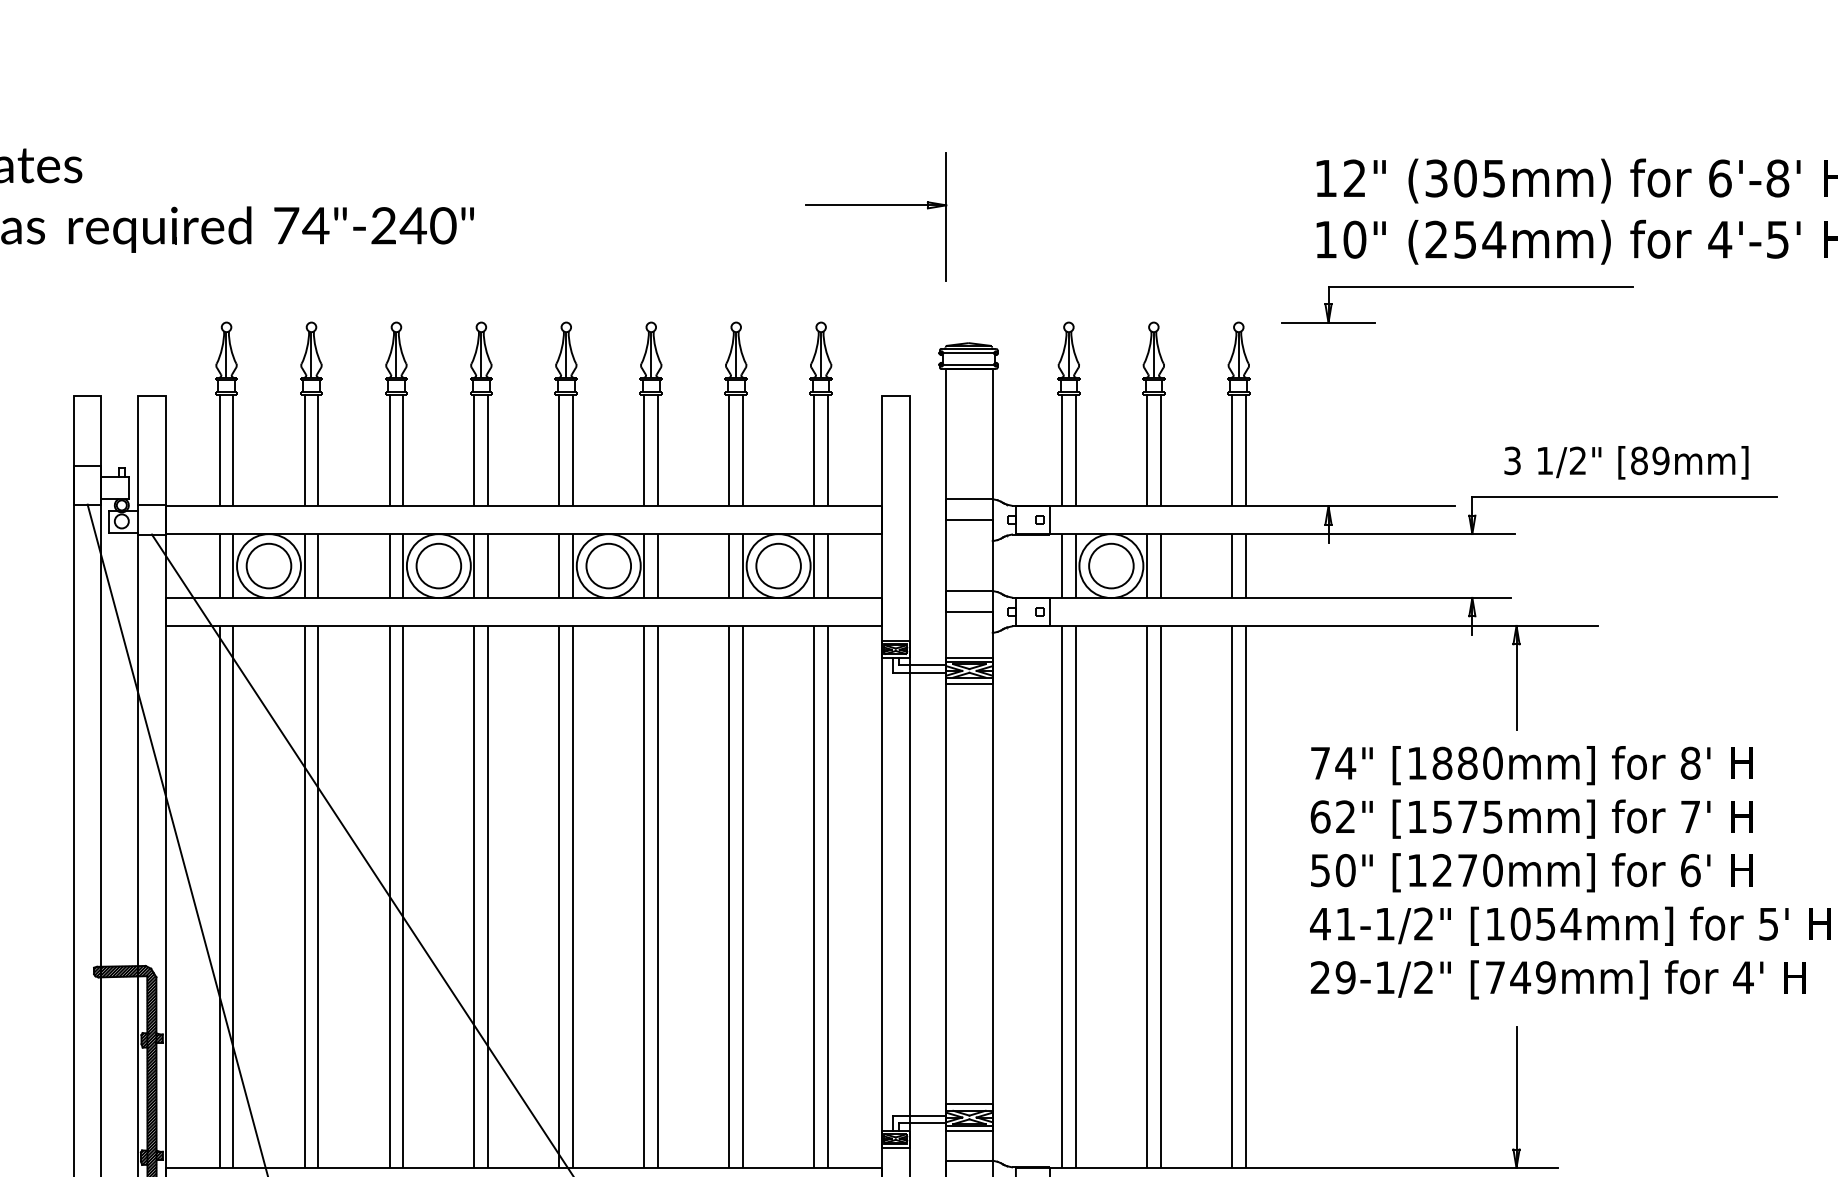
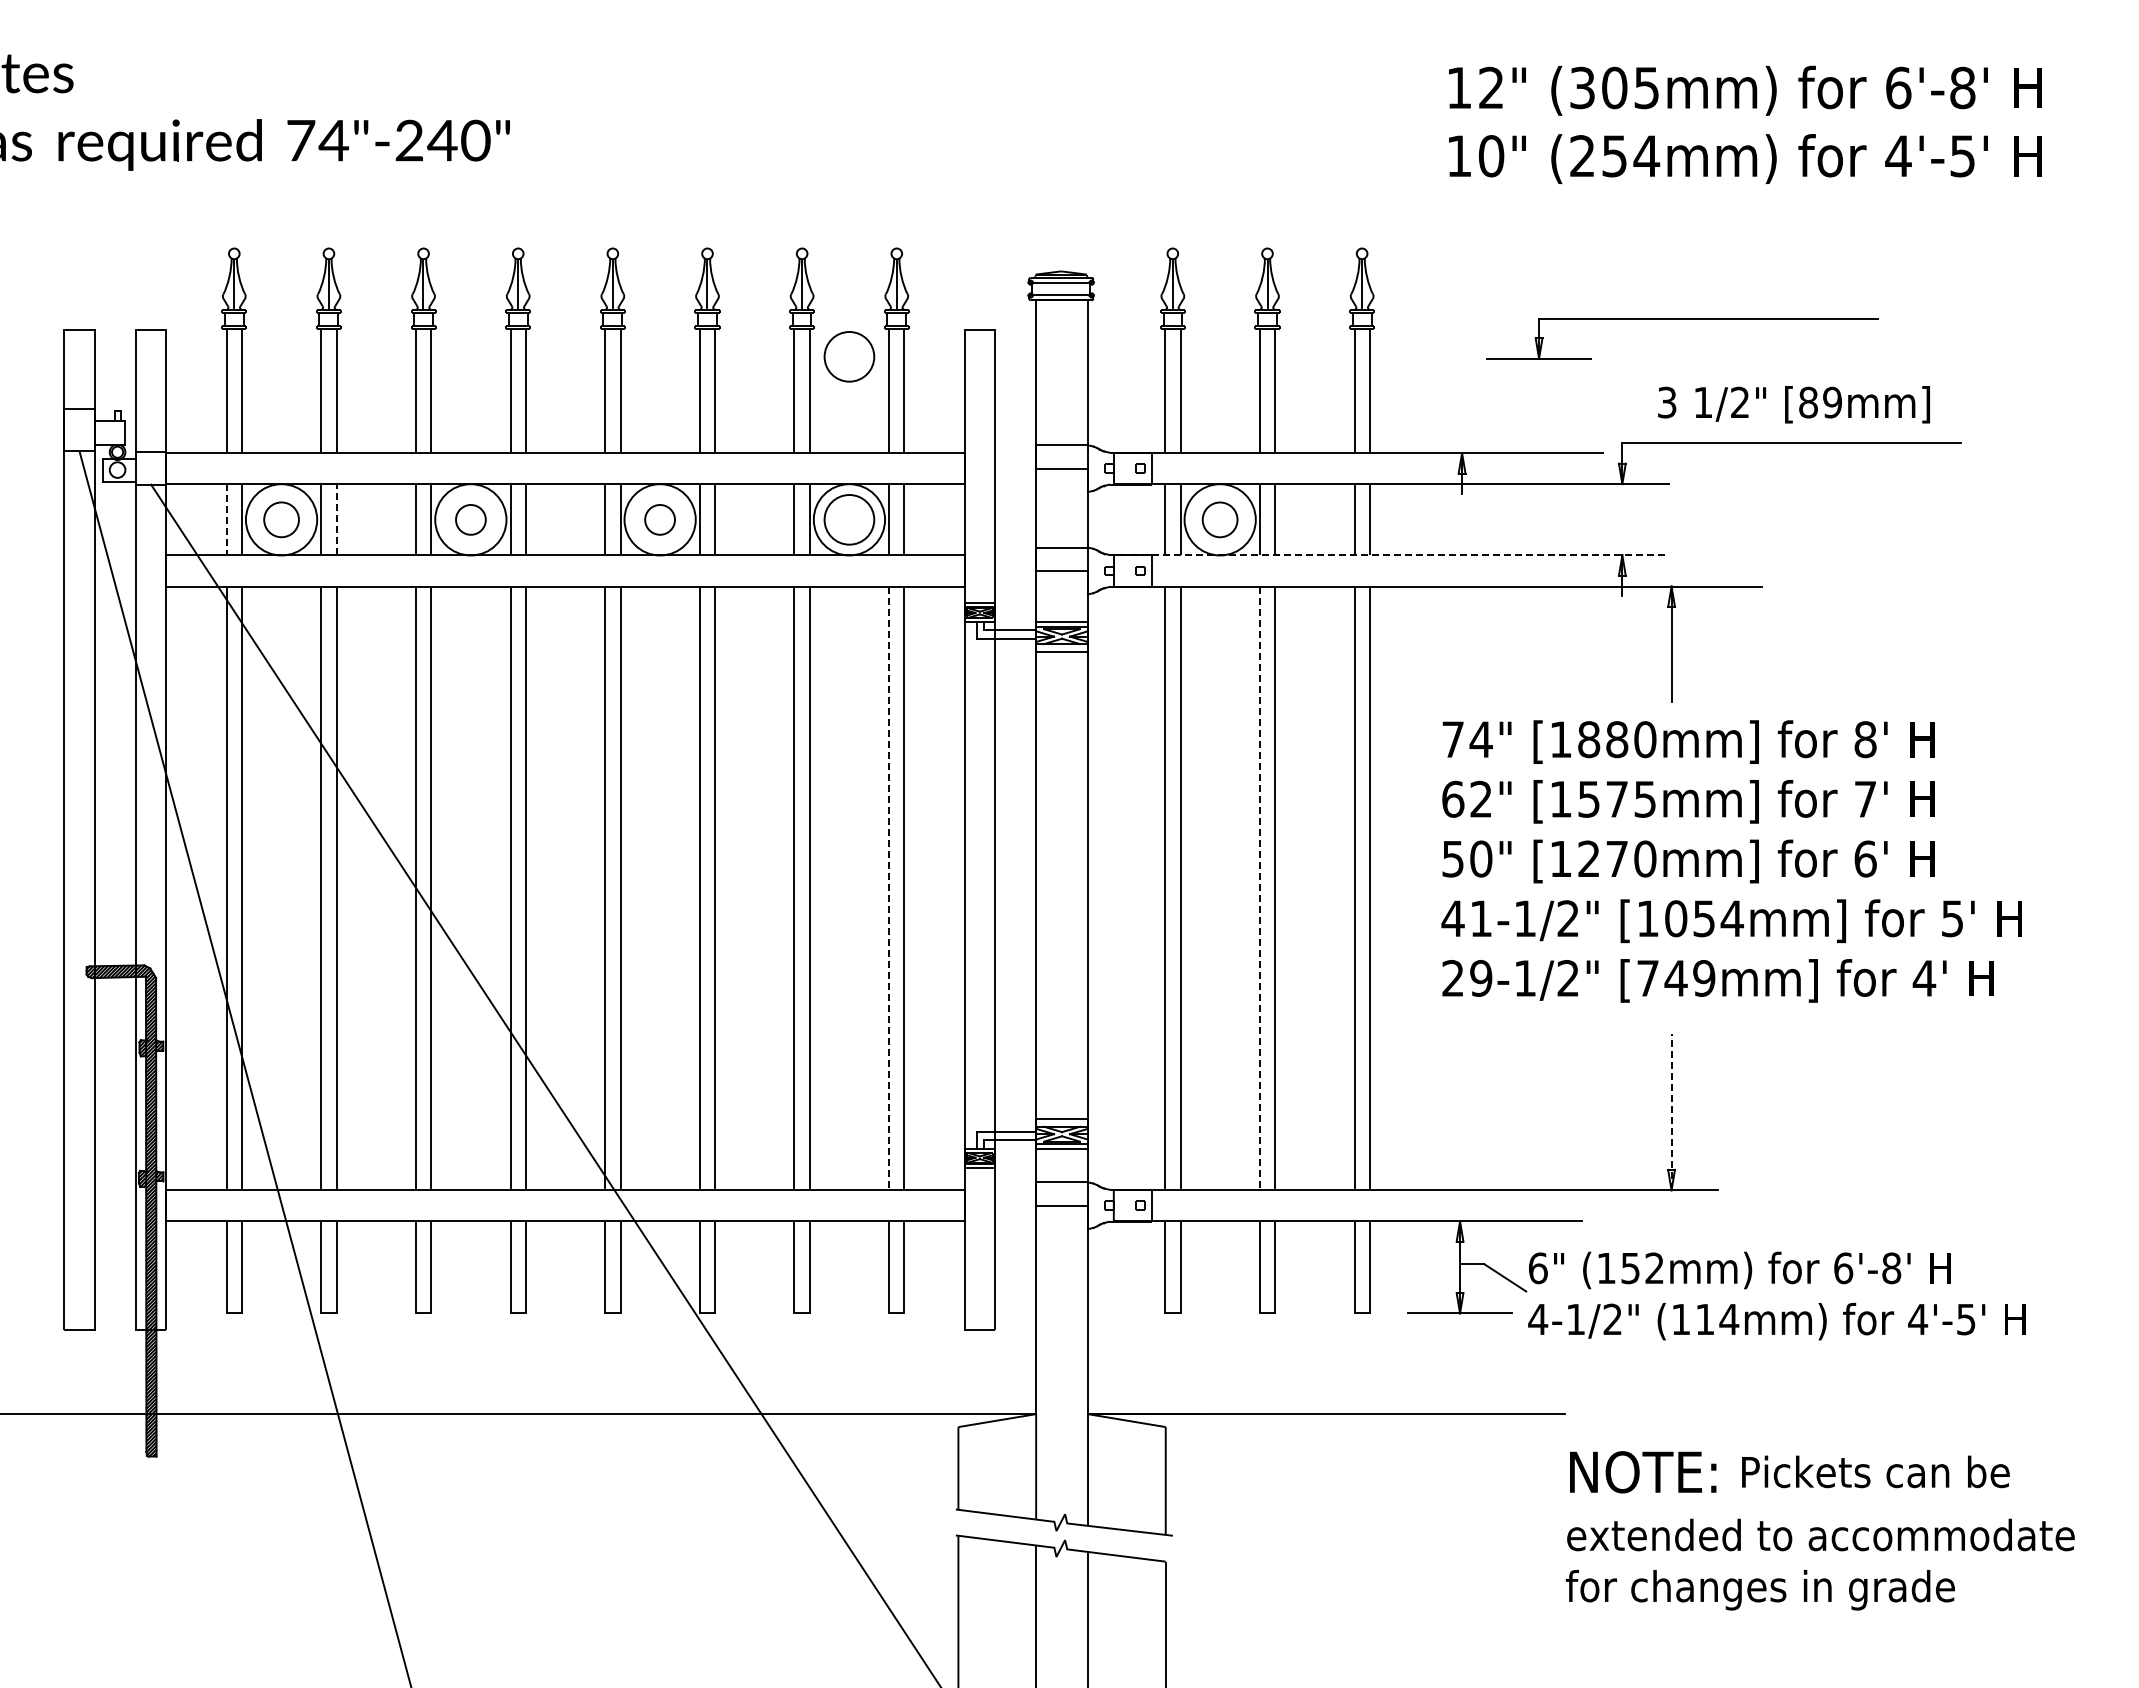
part: (876, 205) -> (958, 118), removed
part: (1457, 287) -> (1682, 319), moved
circle: (778, 419) -> (849, 356), added
line: (219, 565) -> (226, 519), solid -> dashed
circle: (268, 565) -> (281, 519), size x0.7
line: (318, 565) -> (336, 519), solid -> dashed
circle: (438, 565) -> (470, 519), size x0.6
circle: (608, 565) -> (659, 519), size x0.6
circle: (1110, 565) -> (1219, 519), size x0.7
line: (1263, 598) -> (1389, 555), solid -> dashed
line: (814, 896) -> (889, 888), solid -> dashed
line: (1146, 896) -> (1259, 888), solid -> dashed
line: (1516, 1097) -> (1671, 1111), solid -> dashed

